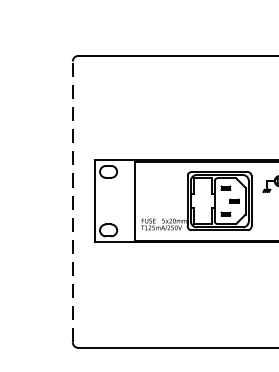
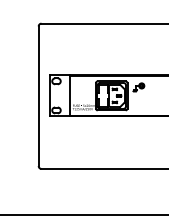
line: (72, 202) -> (38, 96), dashed -> solid

